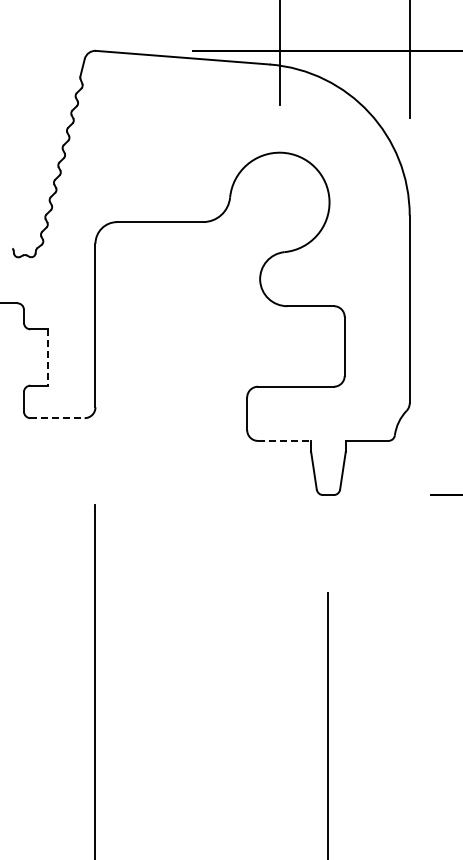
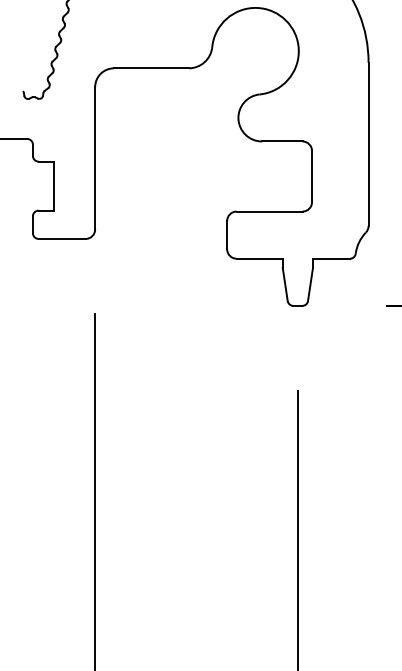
line: (47, 357) -> (53, 186), dashed -> solid
line: (58, 418) -> (62, 239), dashed -> solid
line: (284, 440) -> (259, 258), dashed -> solid

